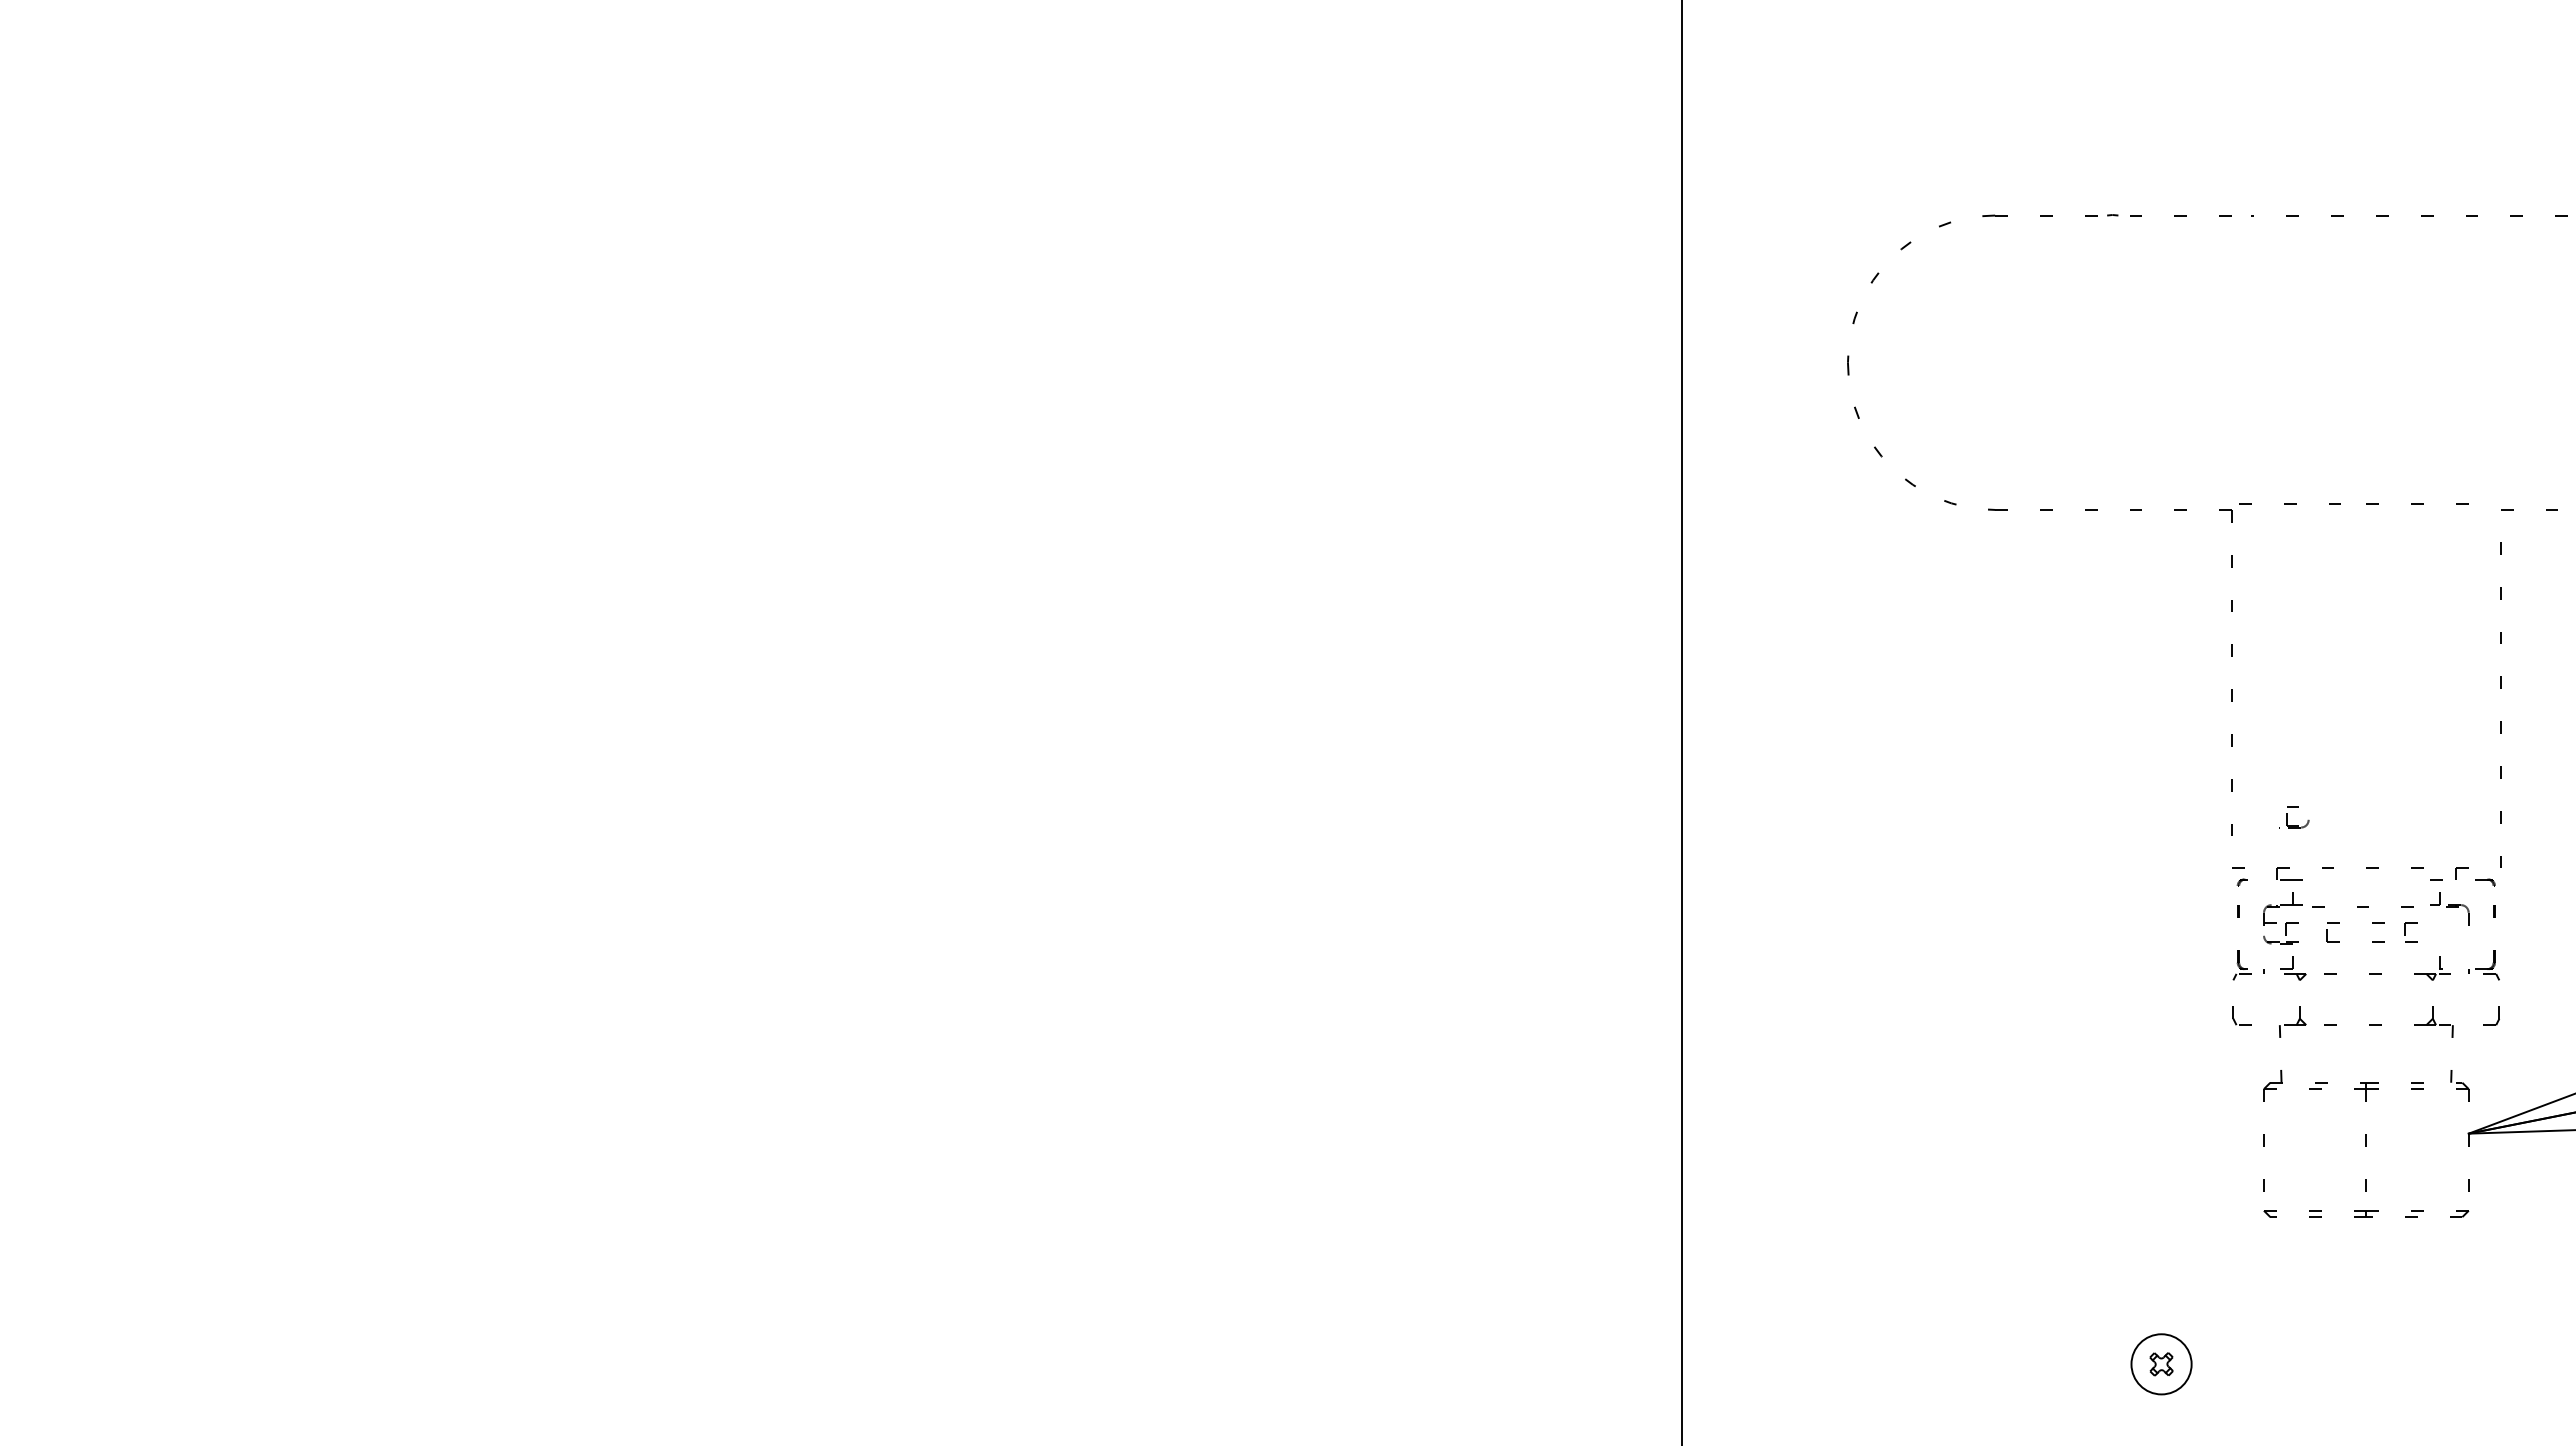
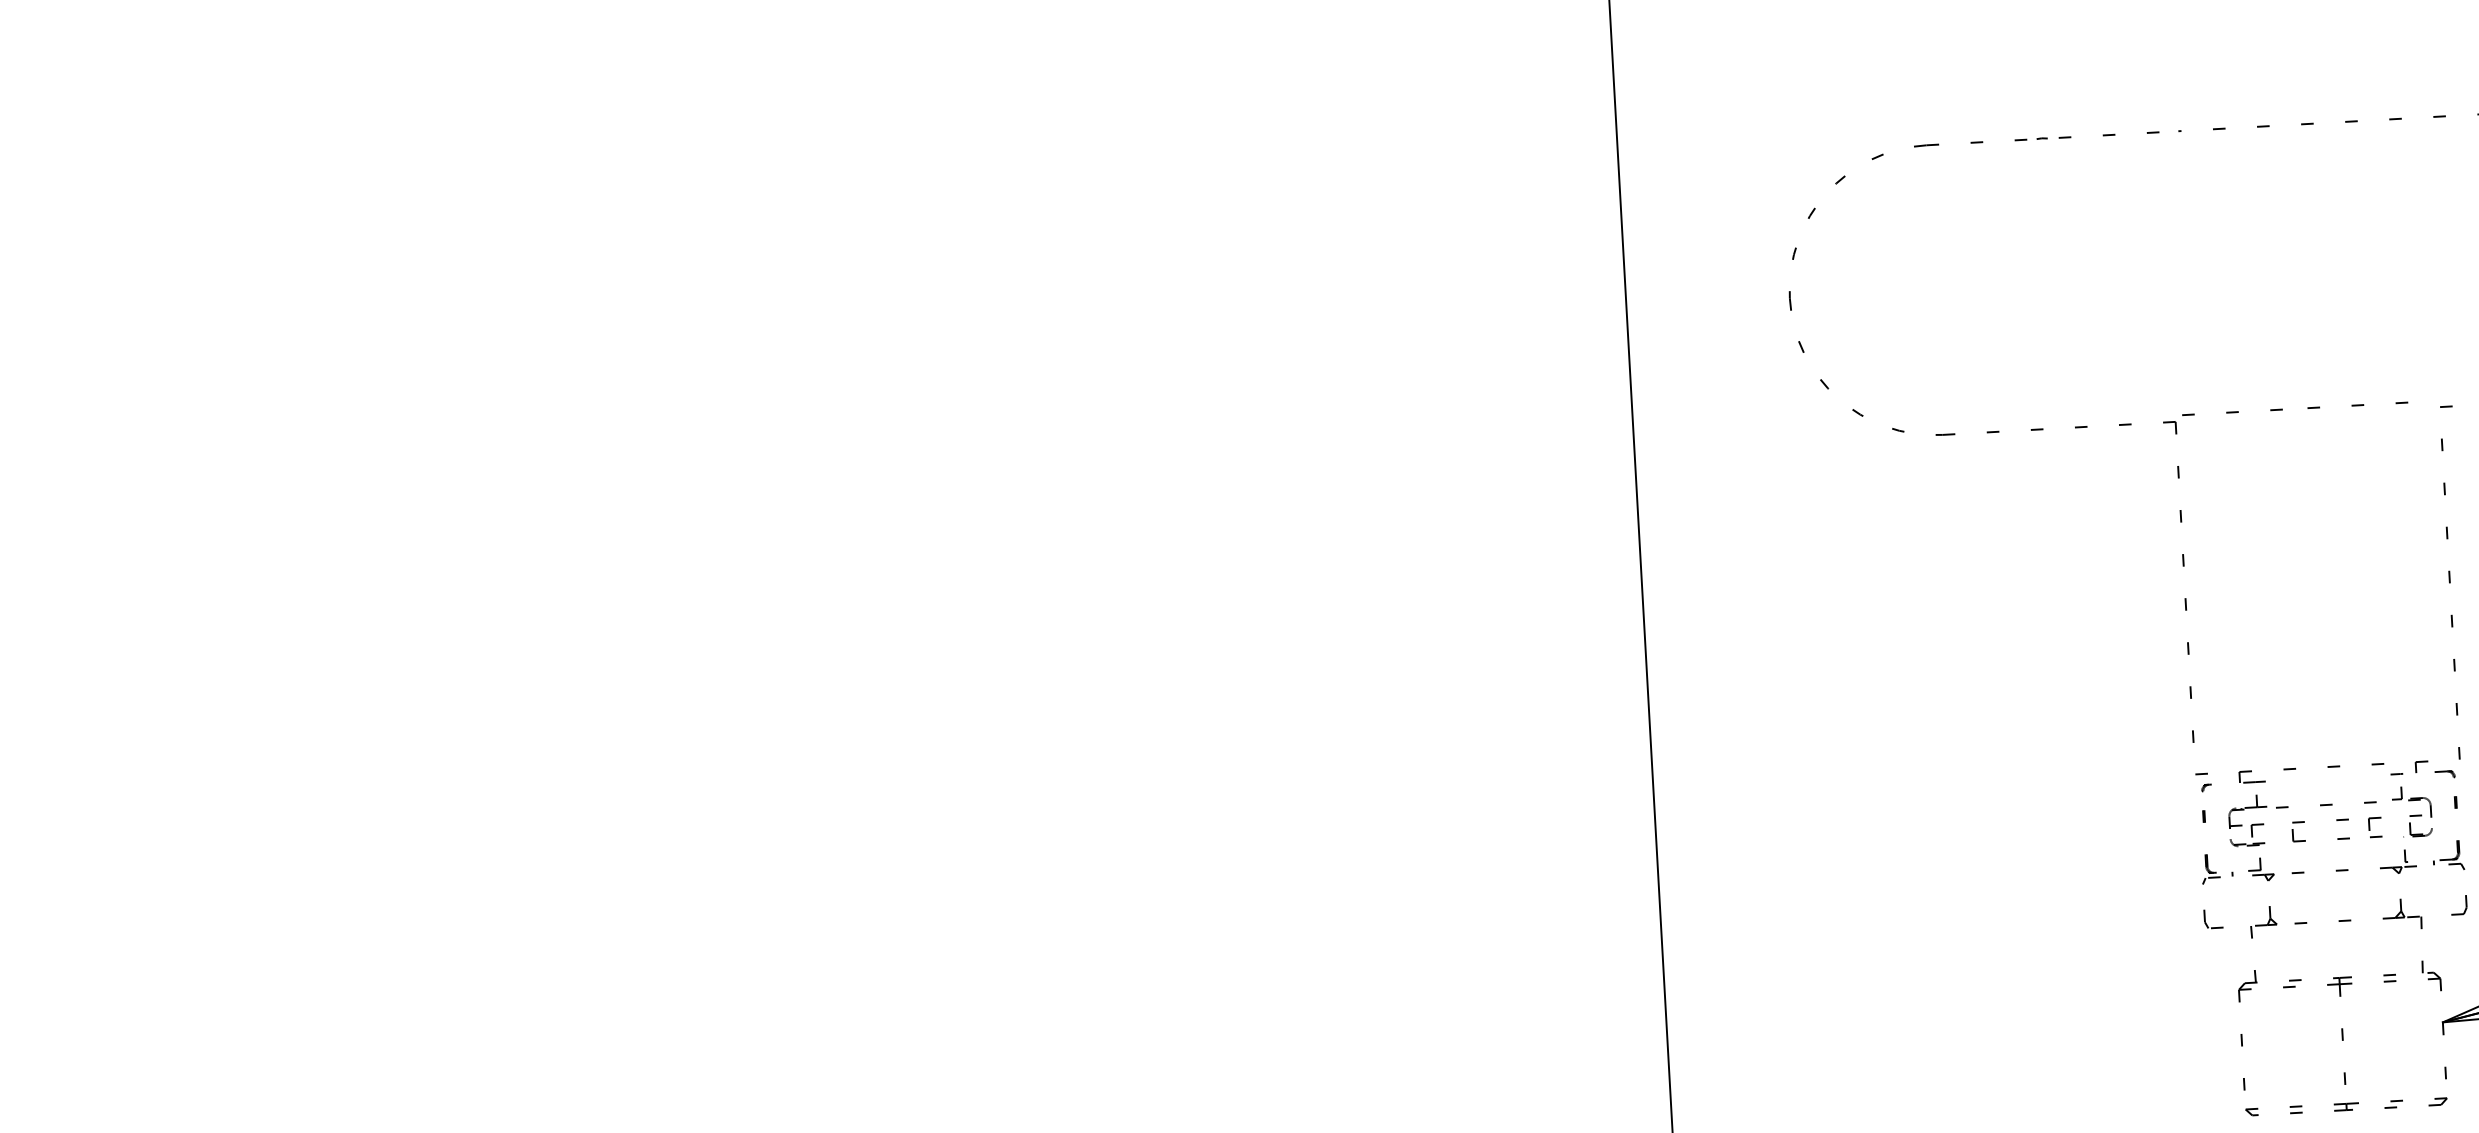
part: (2287, 817) -> (2410, 826), moved

